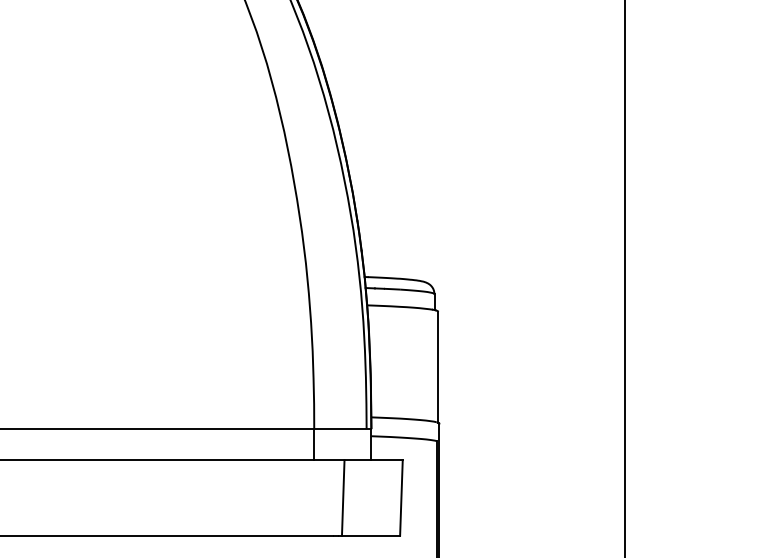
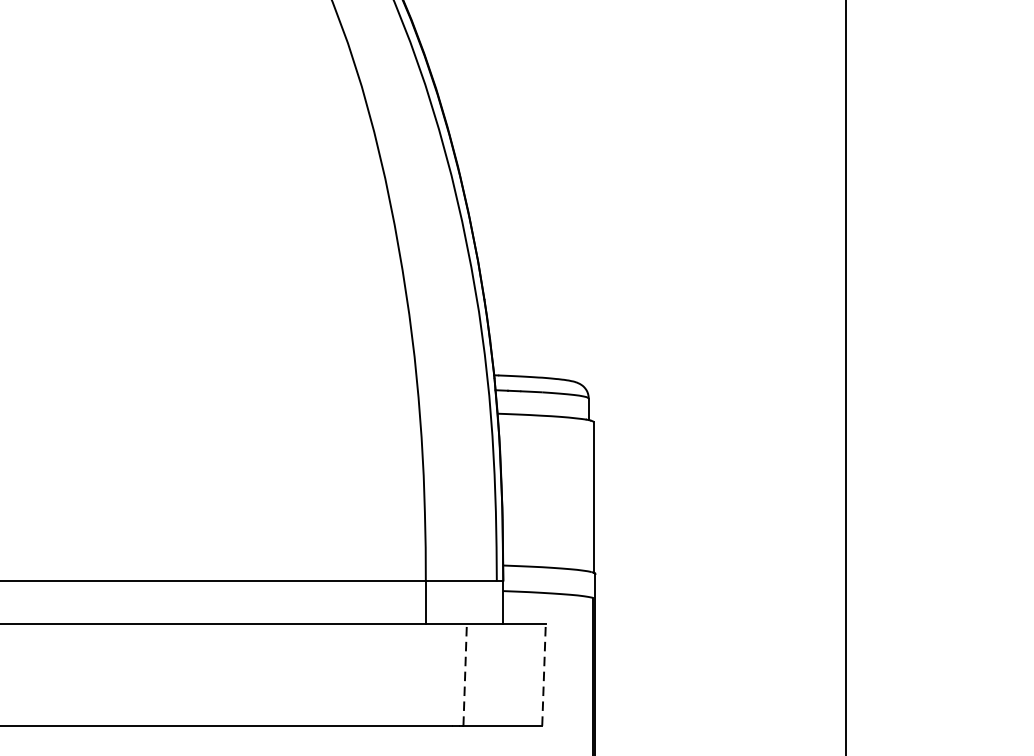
line: (343, 497) -> (465, 674), solid -> dashed
line: (401, 497) -> (544, 674), solid -> dashed

